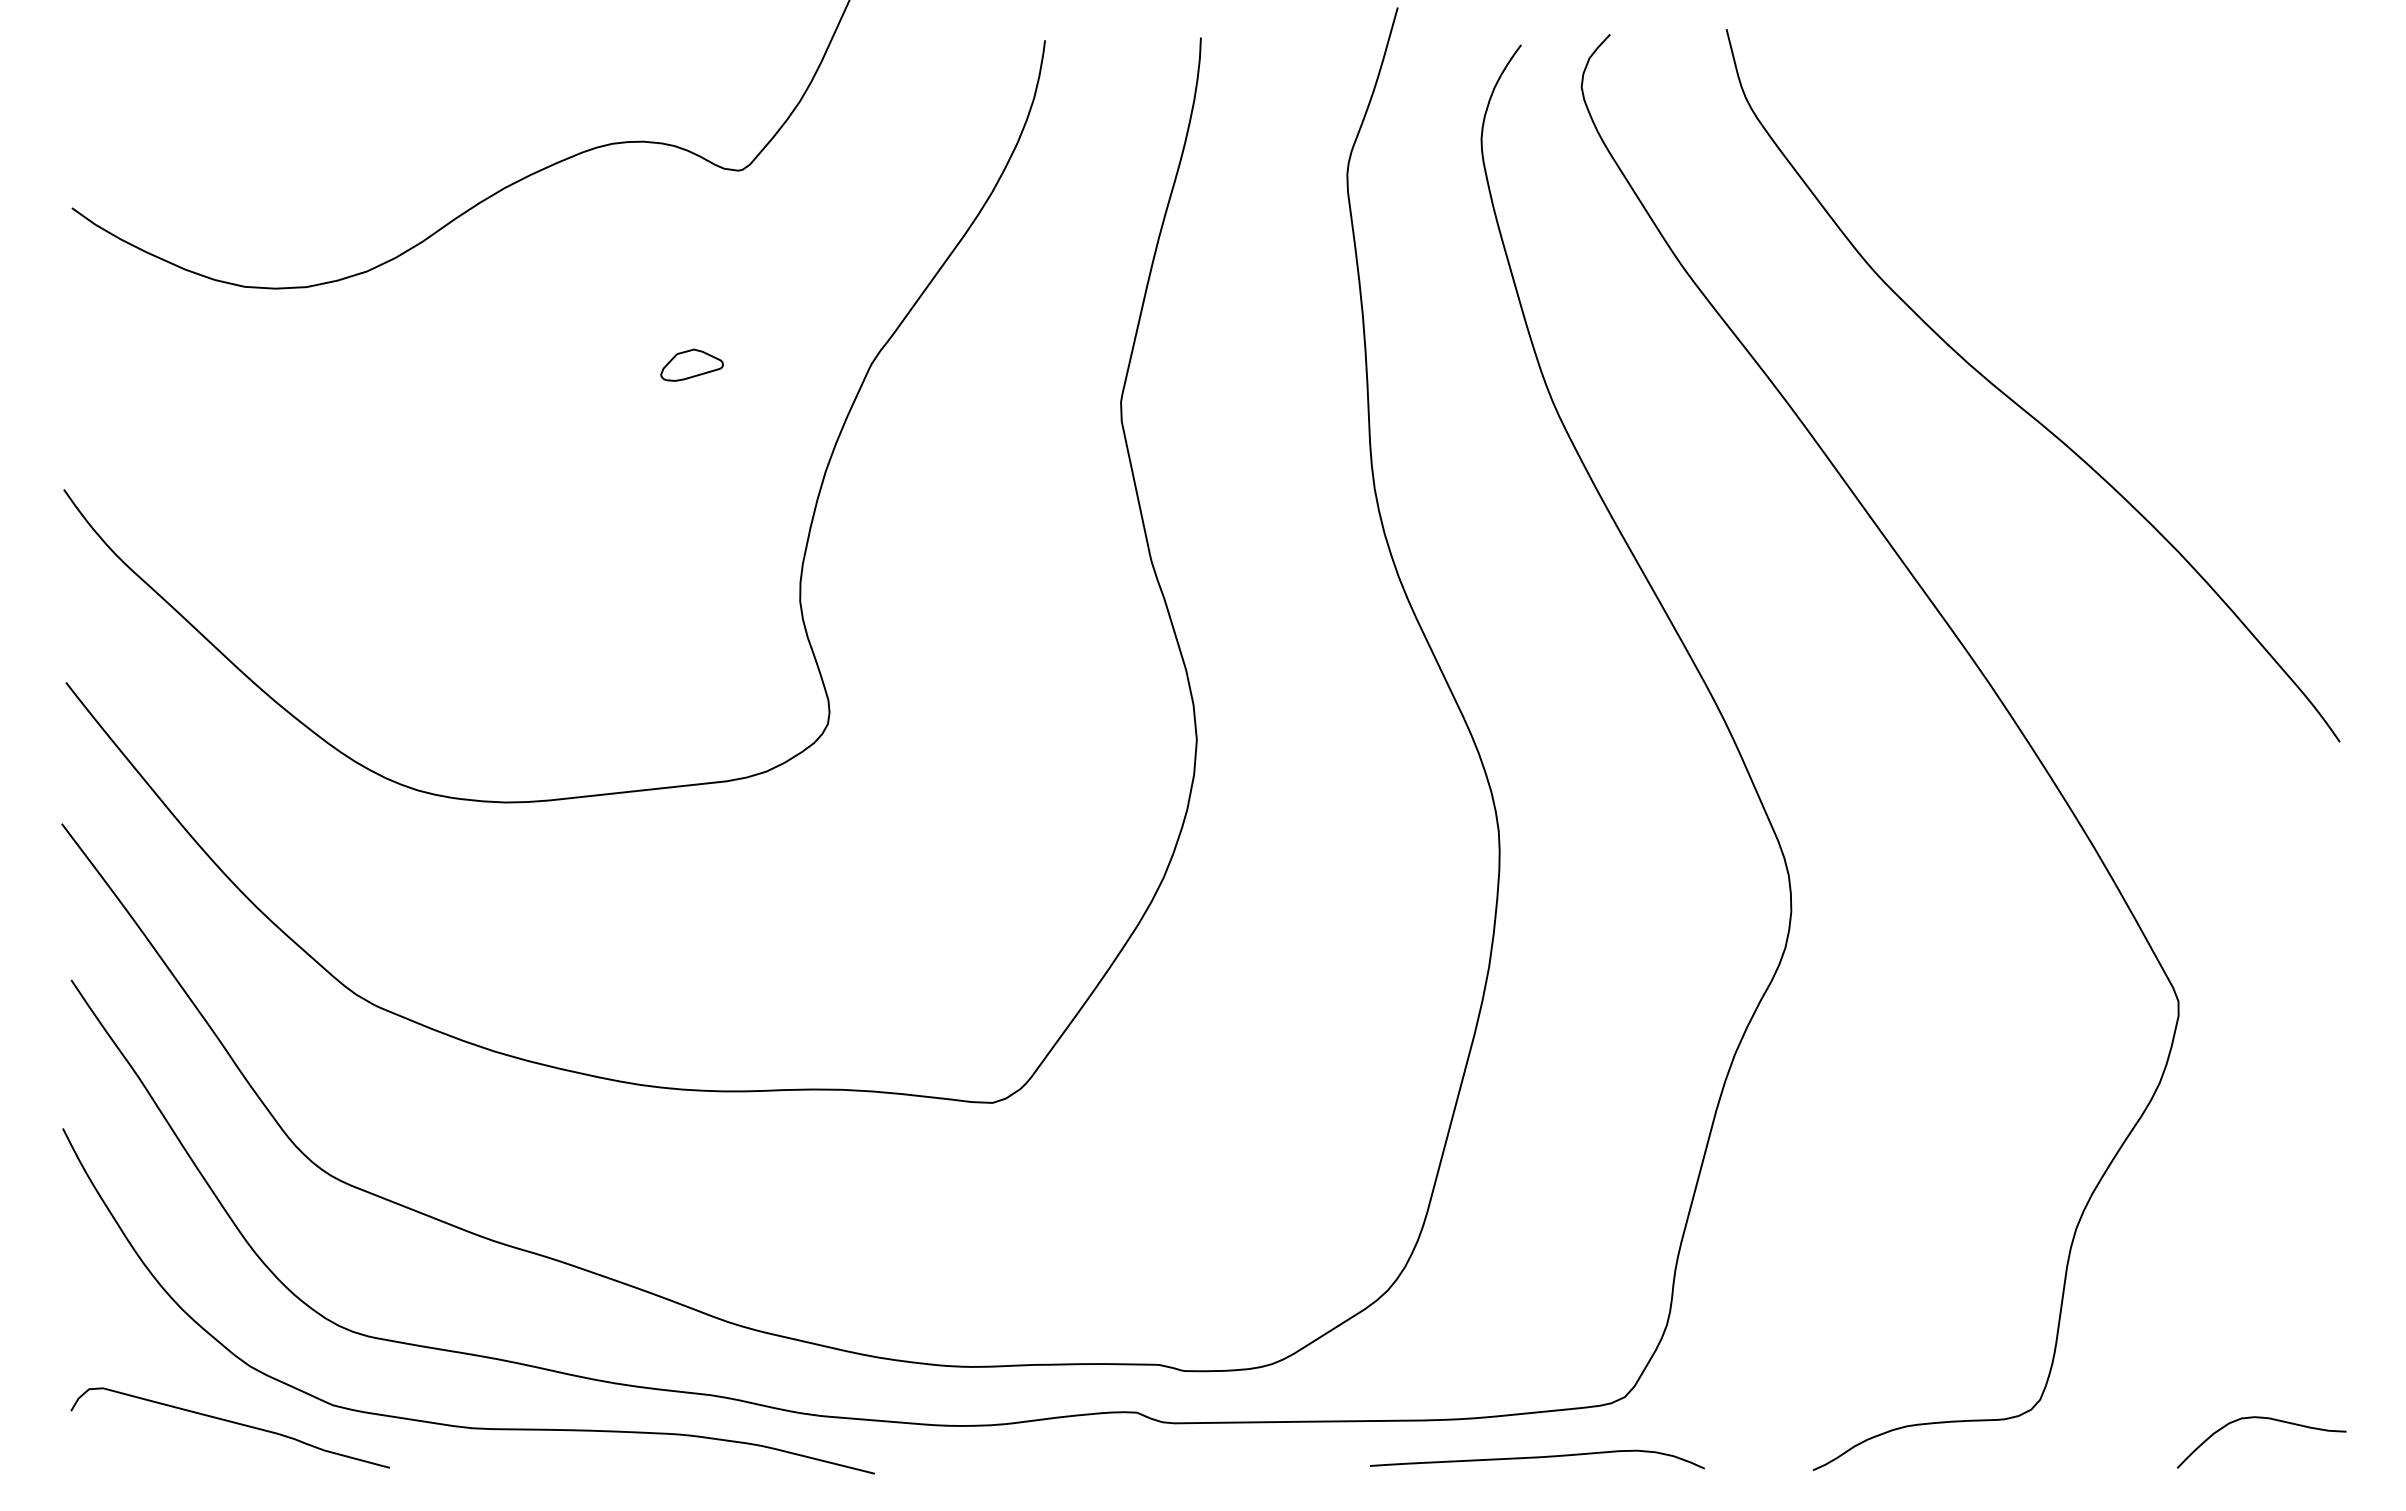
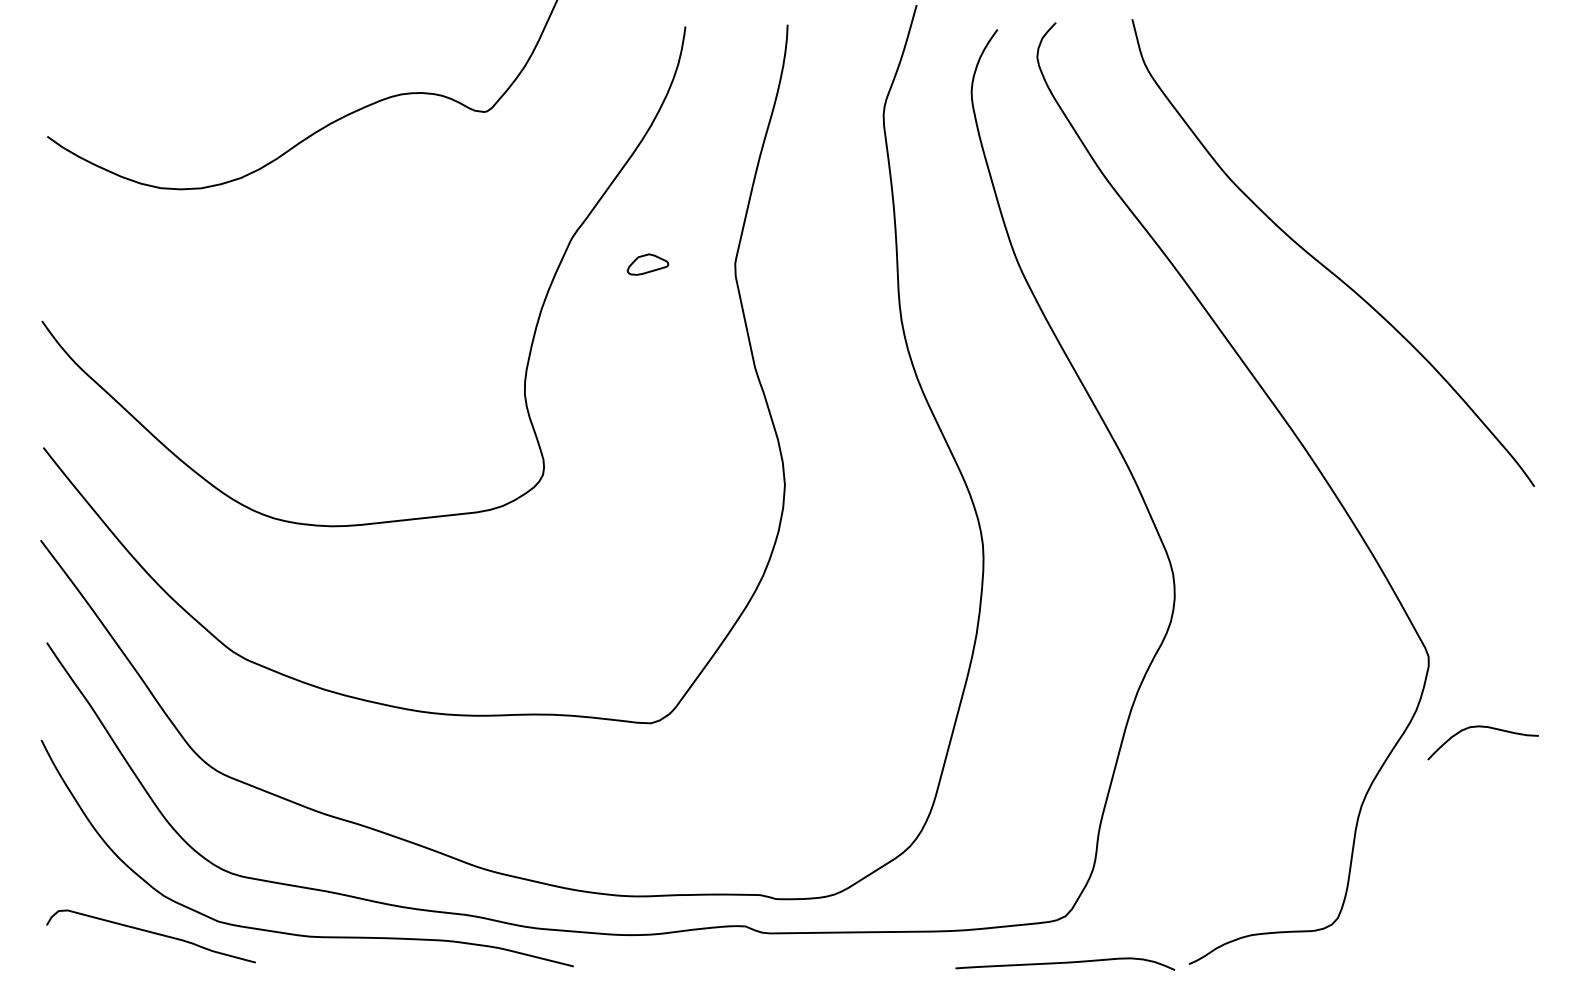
part: (691, 365) -> (647, 264), moved
curve: (2260, 1418) -> (1482, 727), moved
curve: (1537, 1458) -> (1065, 963), moved

